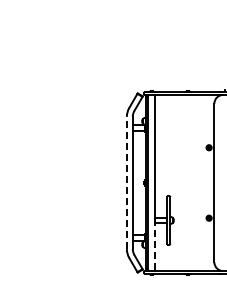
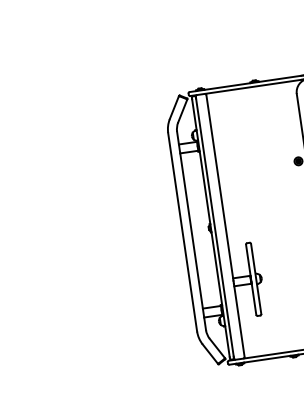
line: (126, 182) -> (182, 231), dashed -> solid
line: (155, 245) -> (239, 319), dashed -> solid

